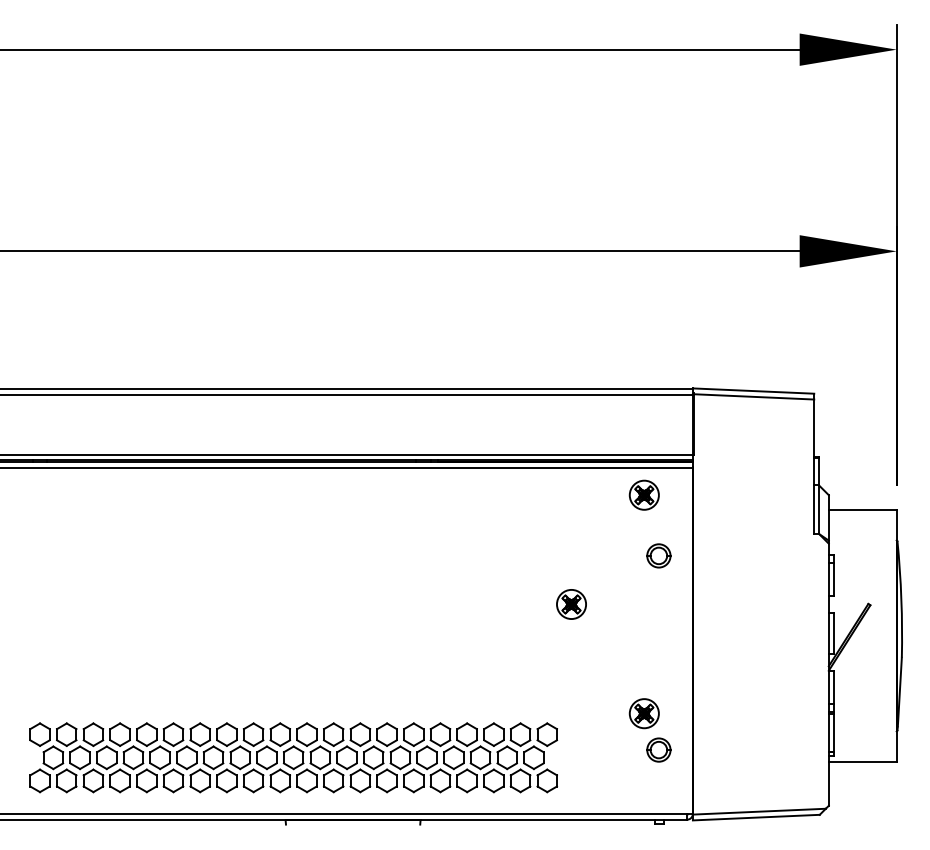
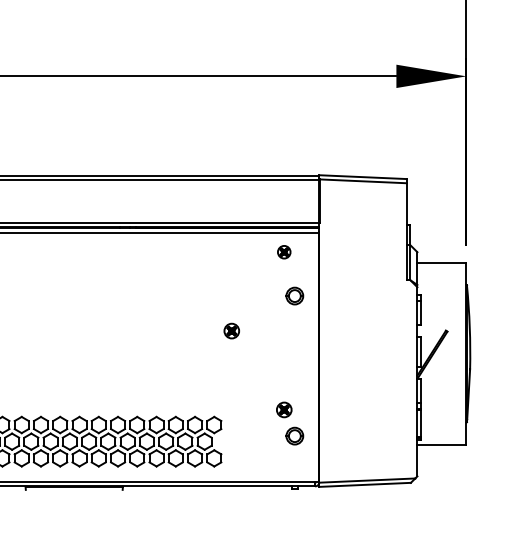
part: (643, 494) -> (283, 251), size x0.6
part: (571, 604) -> (231, 331), size x0.7
part: (643, 713) -> (283, 409), size x0.7

